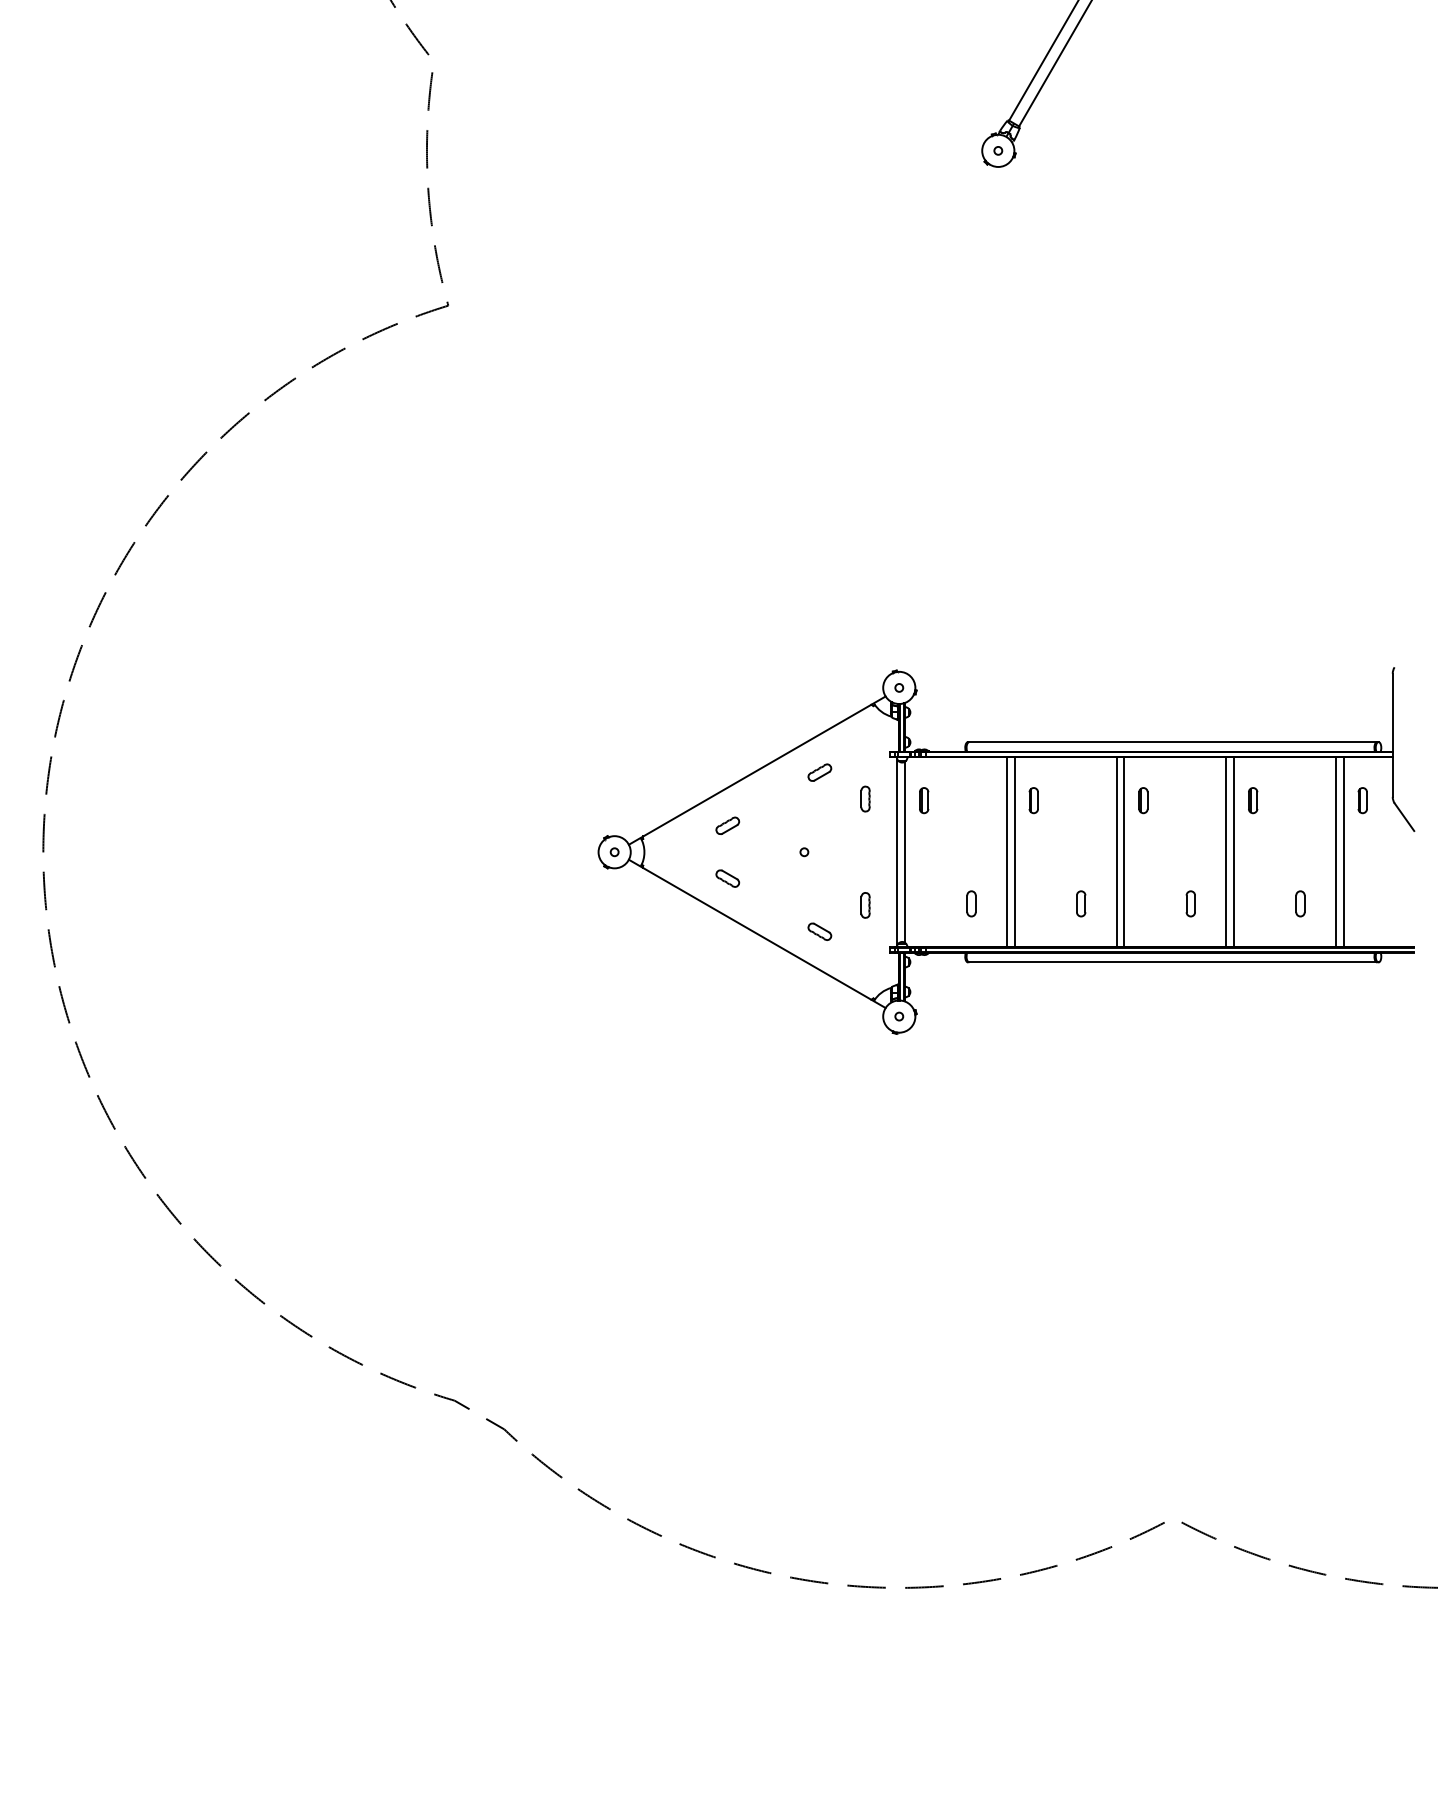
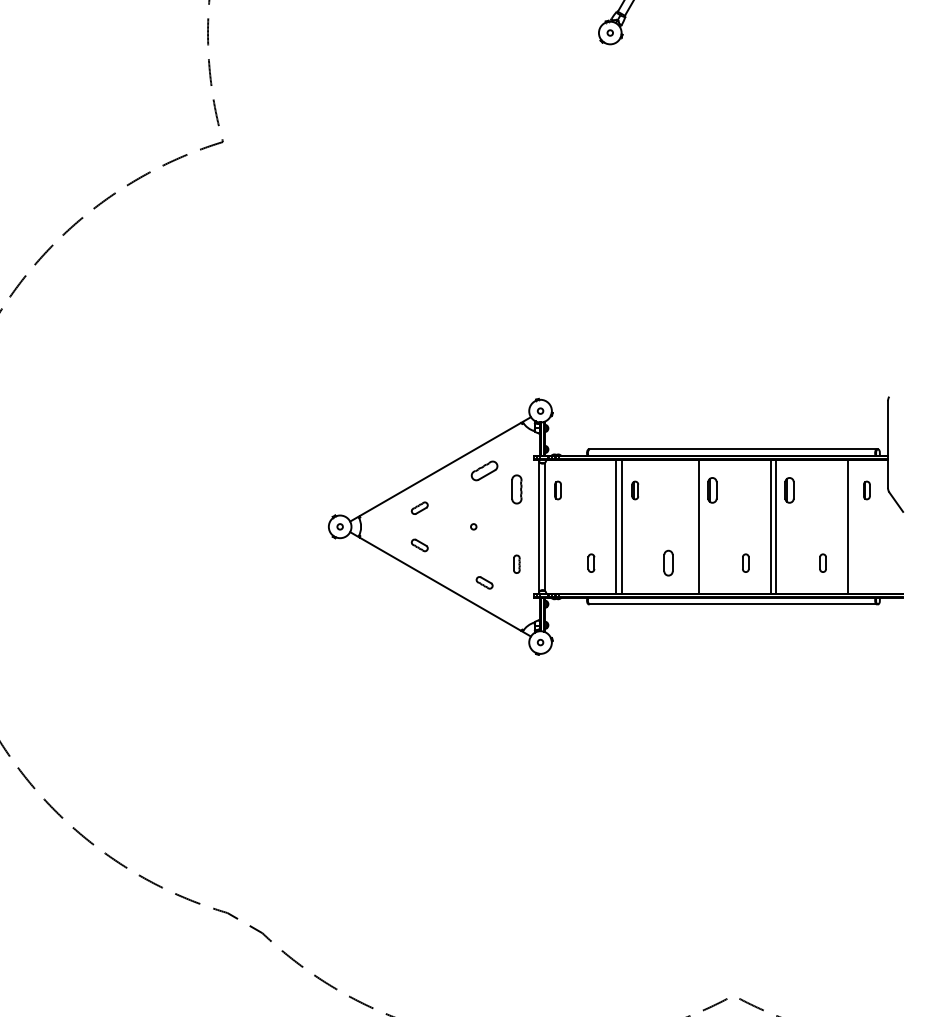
part: (819, 772) -> (484, 470), size x1.6
part: (865, 798) -> (516, 489), size x1.6
part: (1143, 800) -> (712, 490), size x1.4
part: (1253, 800) -> (789, 490), size x1.4
line: (1116, 852) -> (693, 527), removed
line: (1343, 852) -> (853, 527), removed
part: (1081, 903) -> (668, 562), size x1.4

